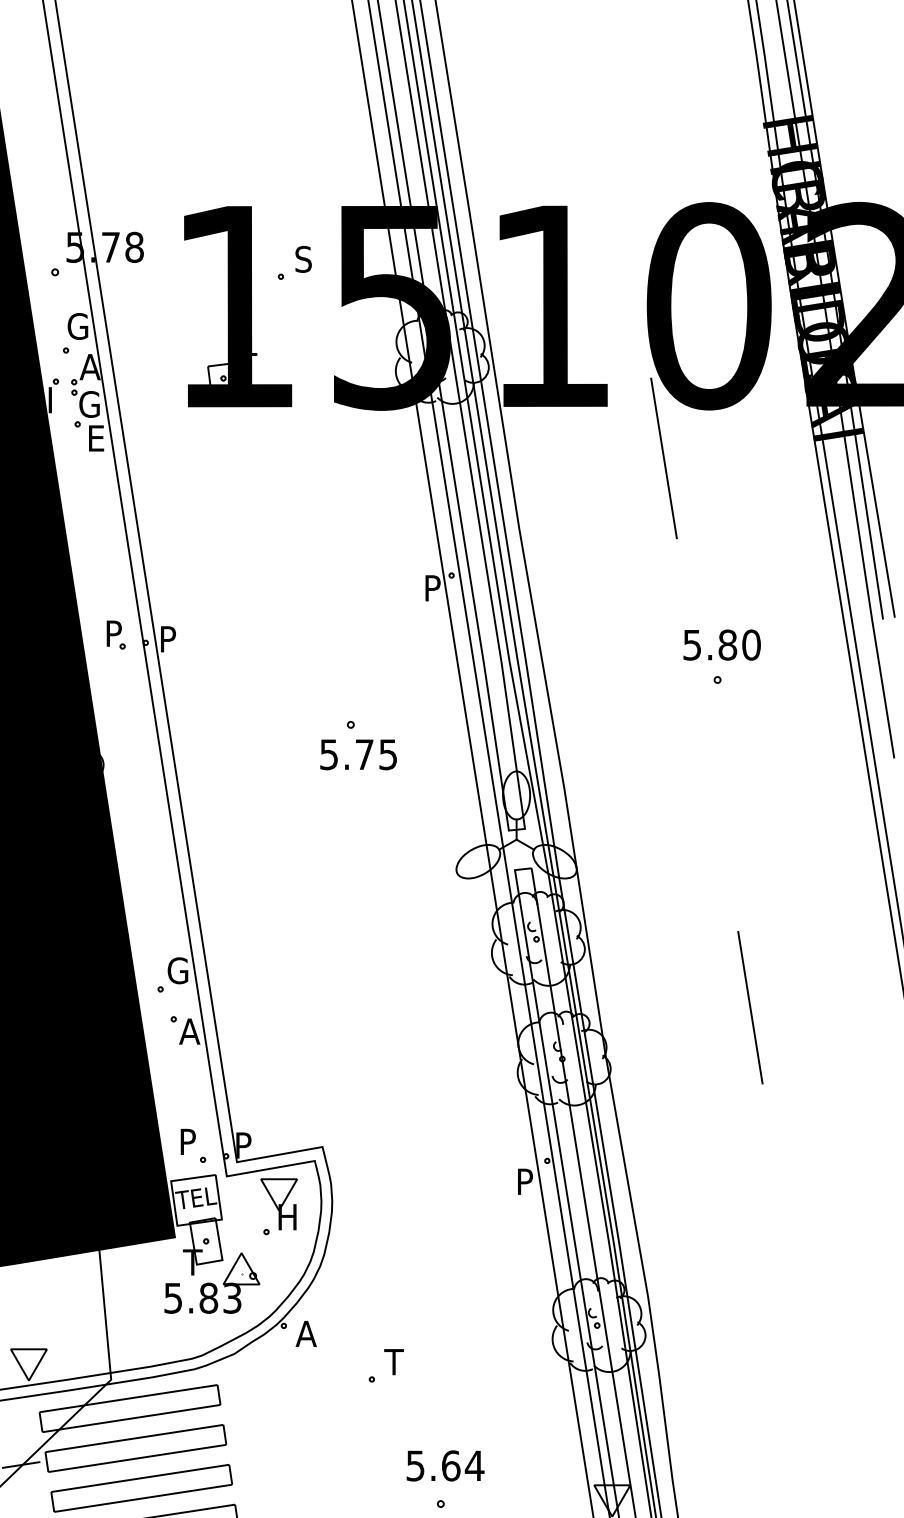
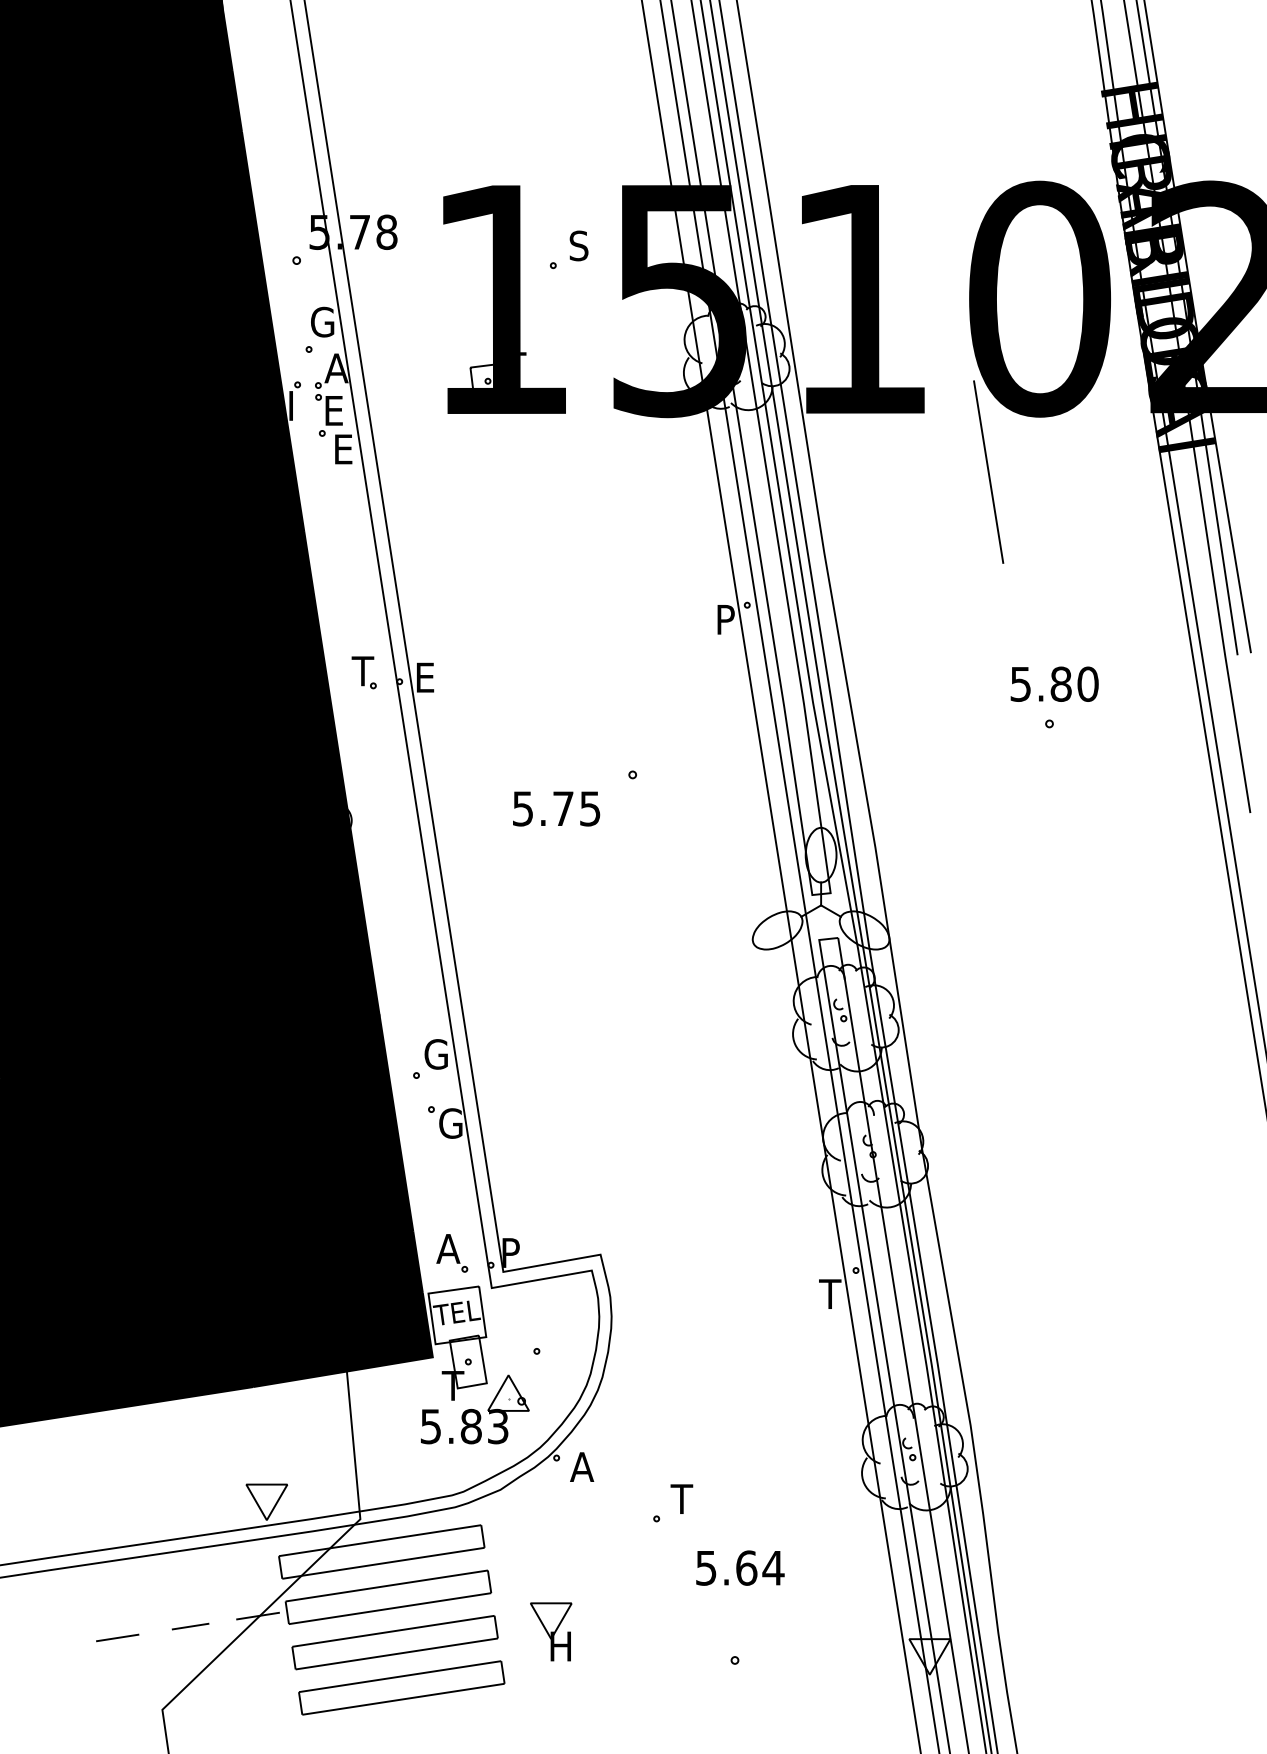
text: (89, 404) -> (335, 410), G -> E
text: (113, 633) -> (362, 671), P -> T
text: (170, 639) -> (427, 677), P -> E
text: (358, 754) -> (556, 808), moved
line: (750, 1007) -> (1086, 1096), removed
text: (189, 1031) -> (449, 1123), A -> G
text: (188, 1141) -> (448, 1248), P -> A
text: (524, 1181) -> (830, 1293), P -> T
part: (279, 1204) -> (551, 1631), moved
text: (445, 1465) -> (740, 1567), moved

